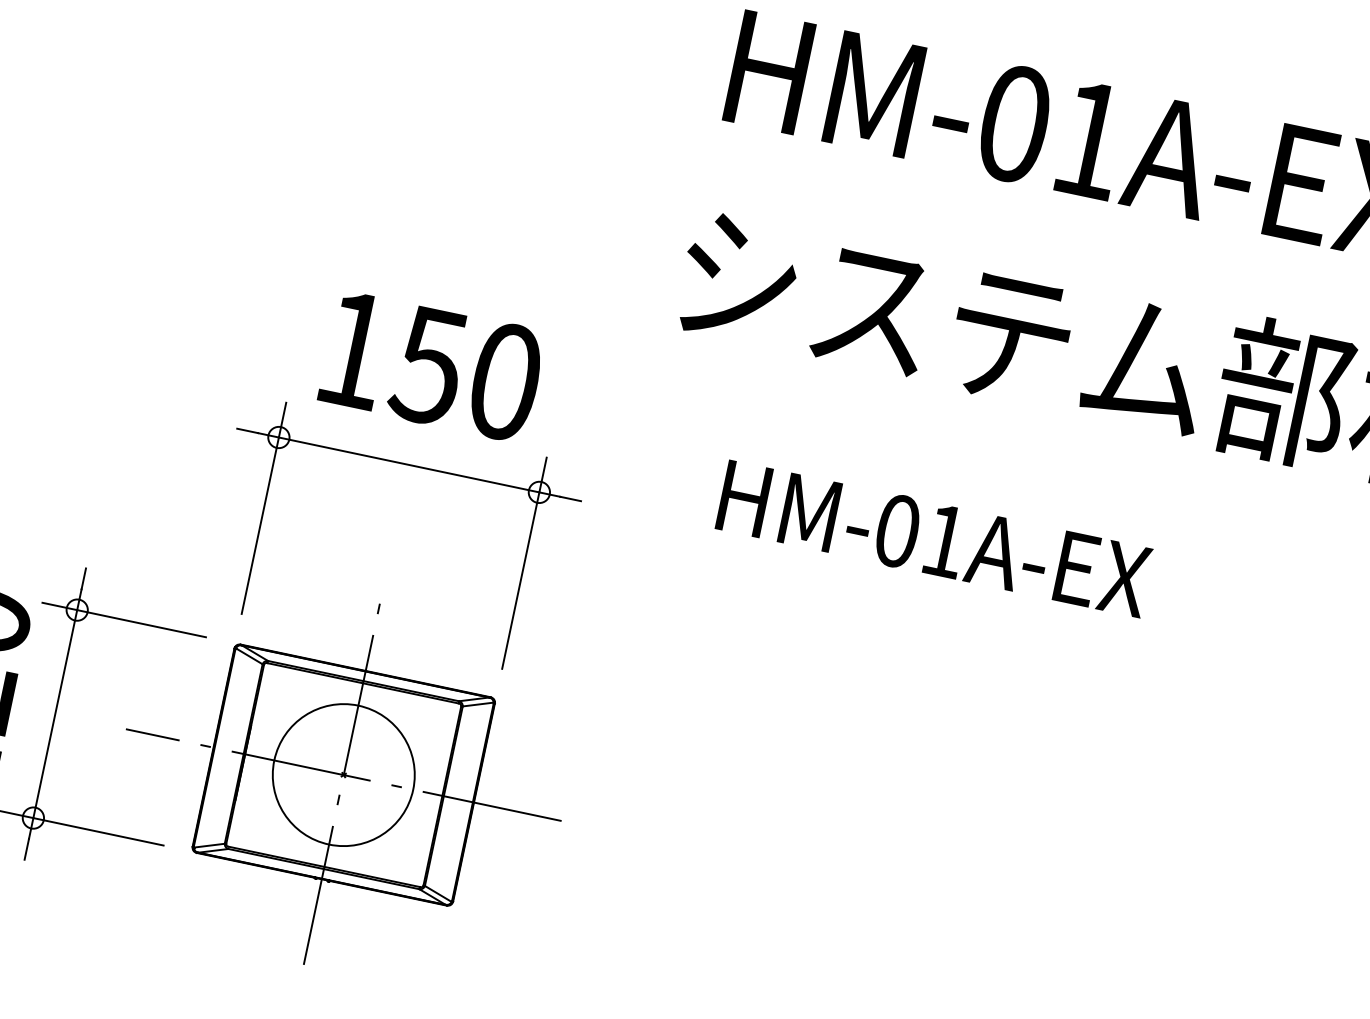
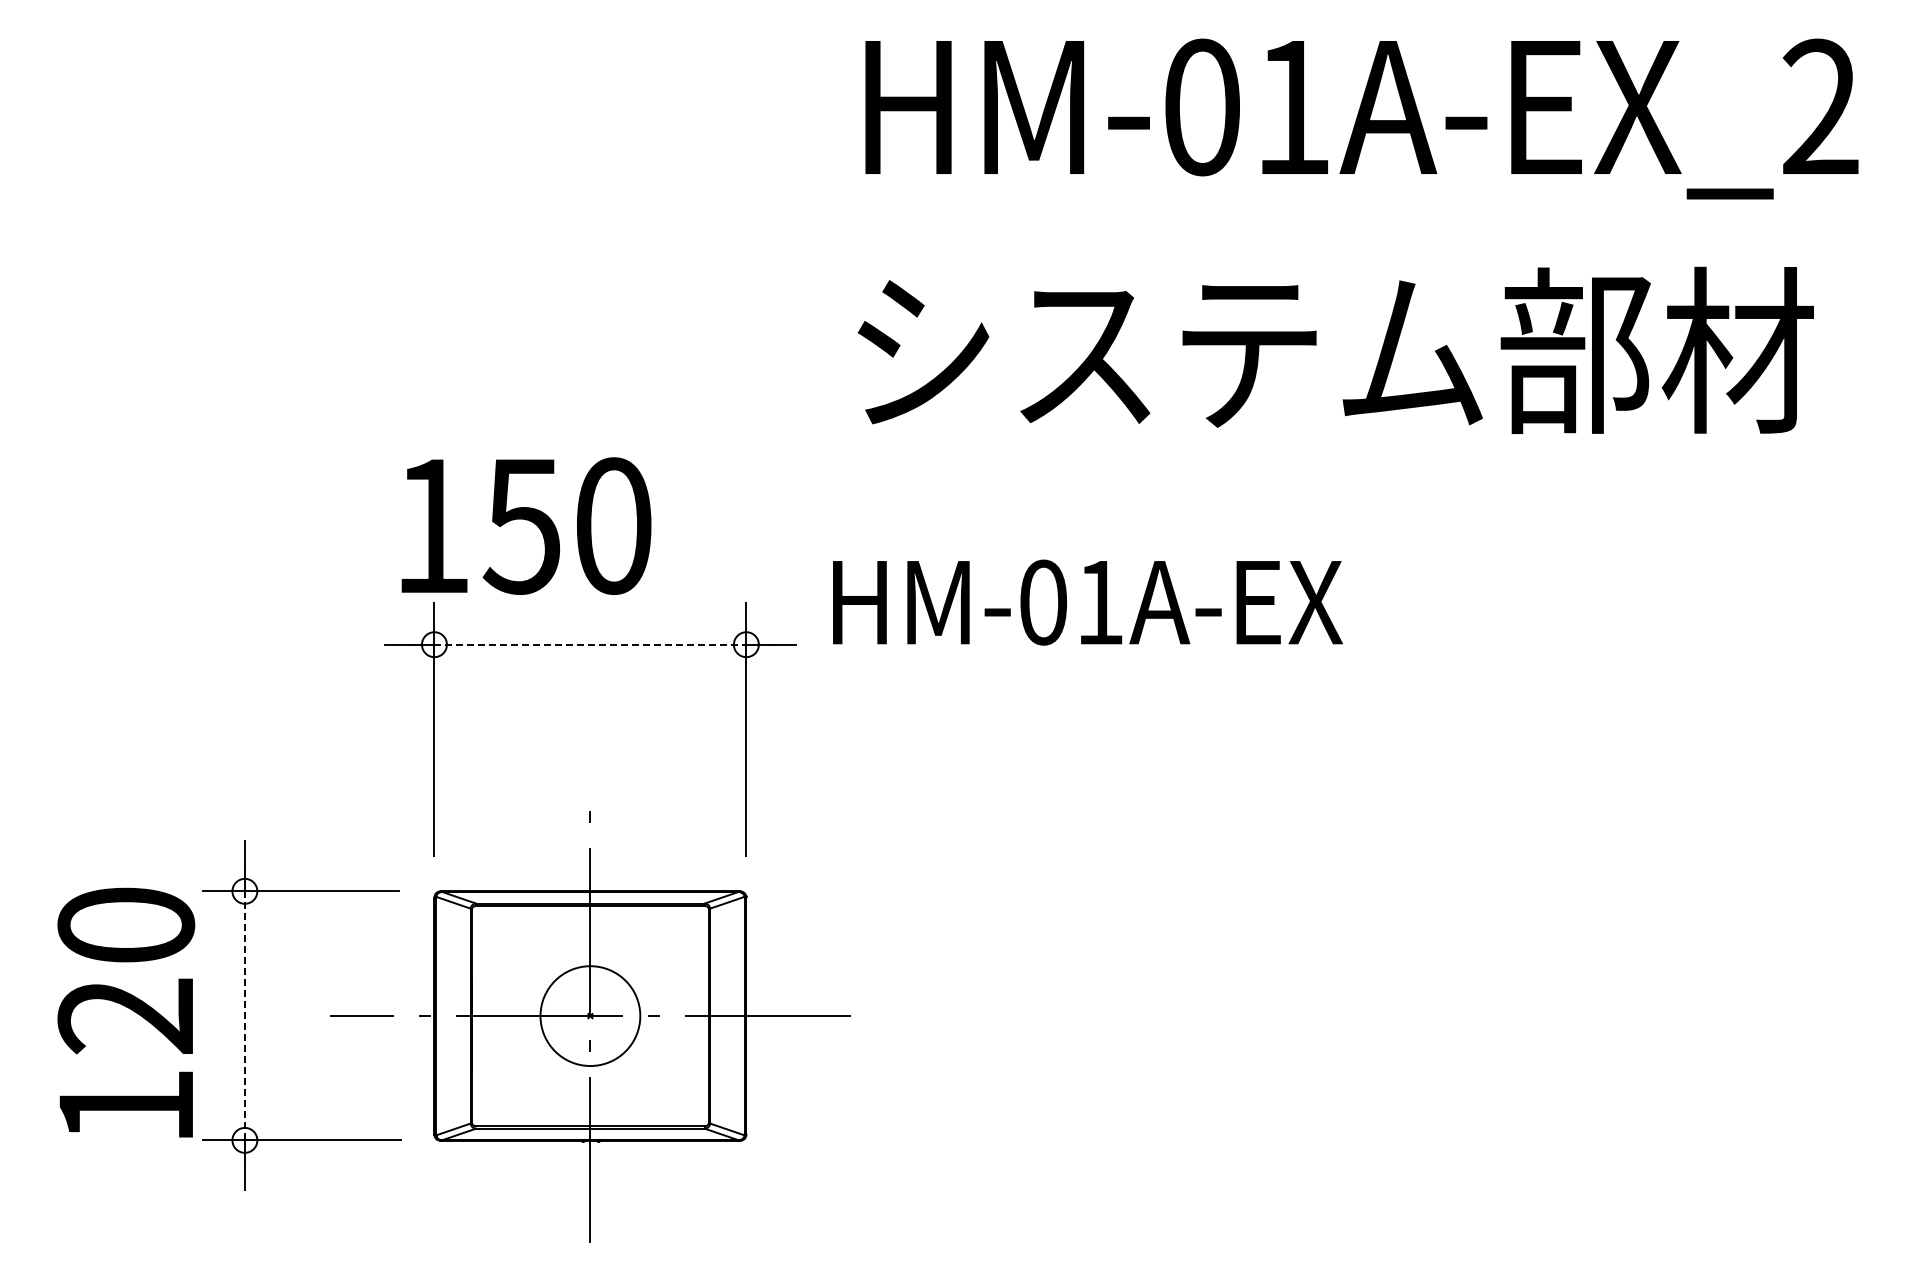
text: (432, 365) -> (526, 525), moved
line: (409, 464) -> (590, 644), solid -> dashed
text: (934, 538) -> (1087, 602), moved
line: (55, 713) -> (244, 1015), solid -> dashed
circle: (343, 774) -> (590, 1015), size x0.6

